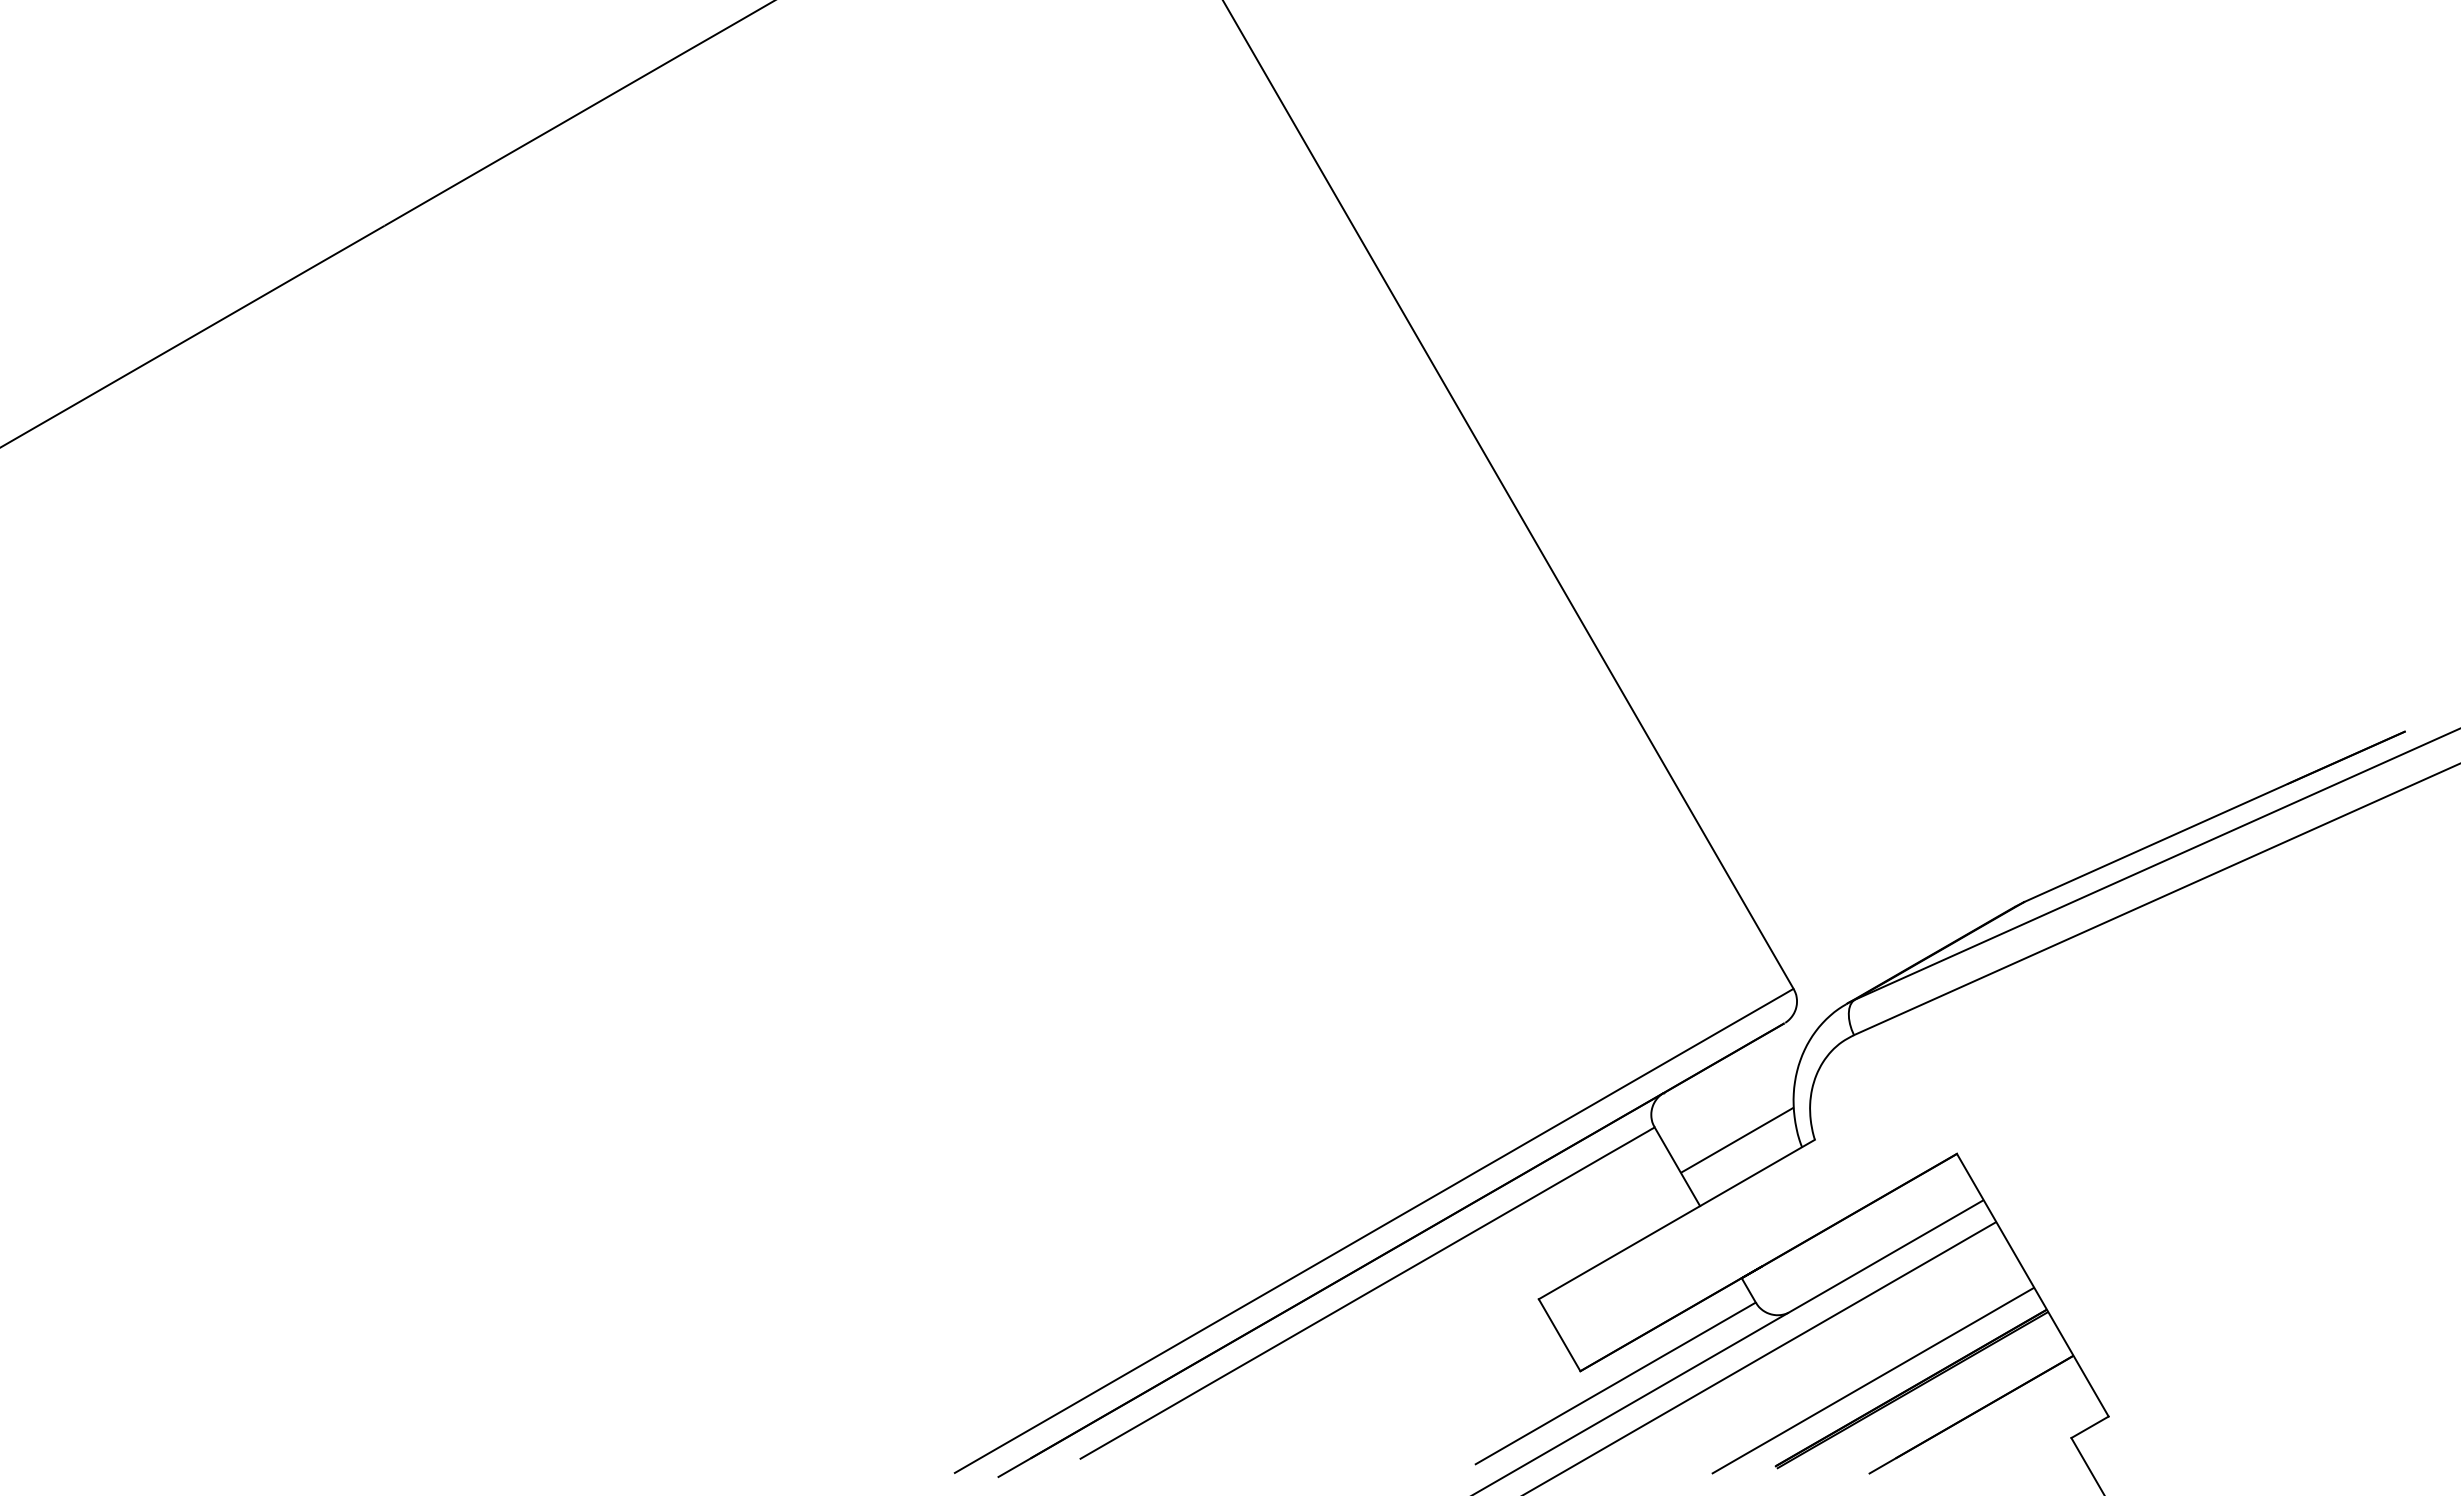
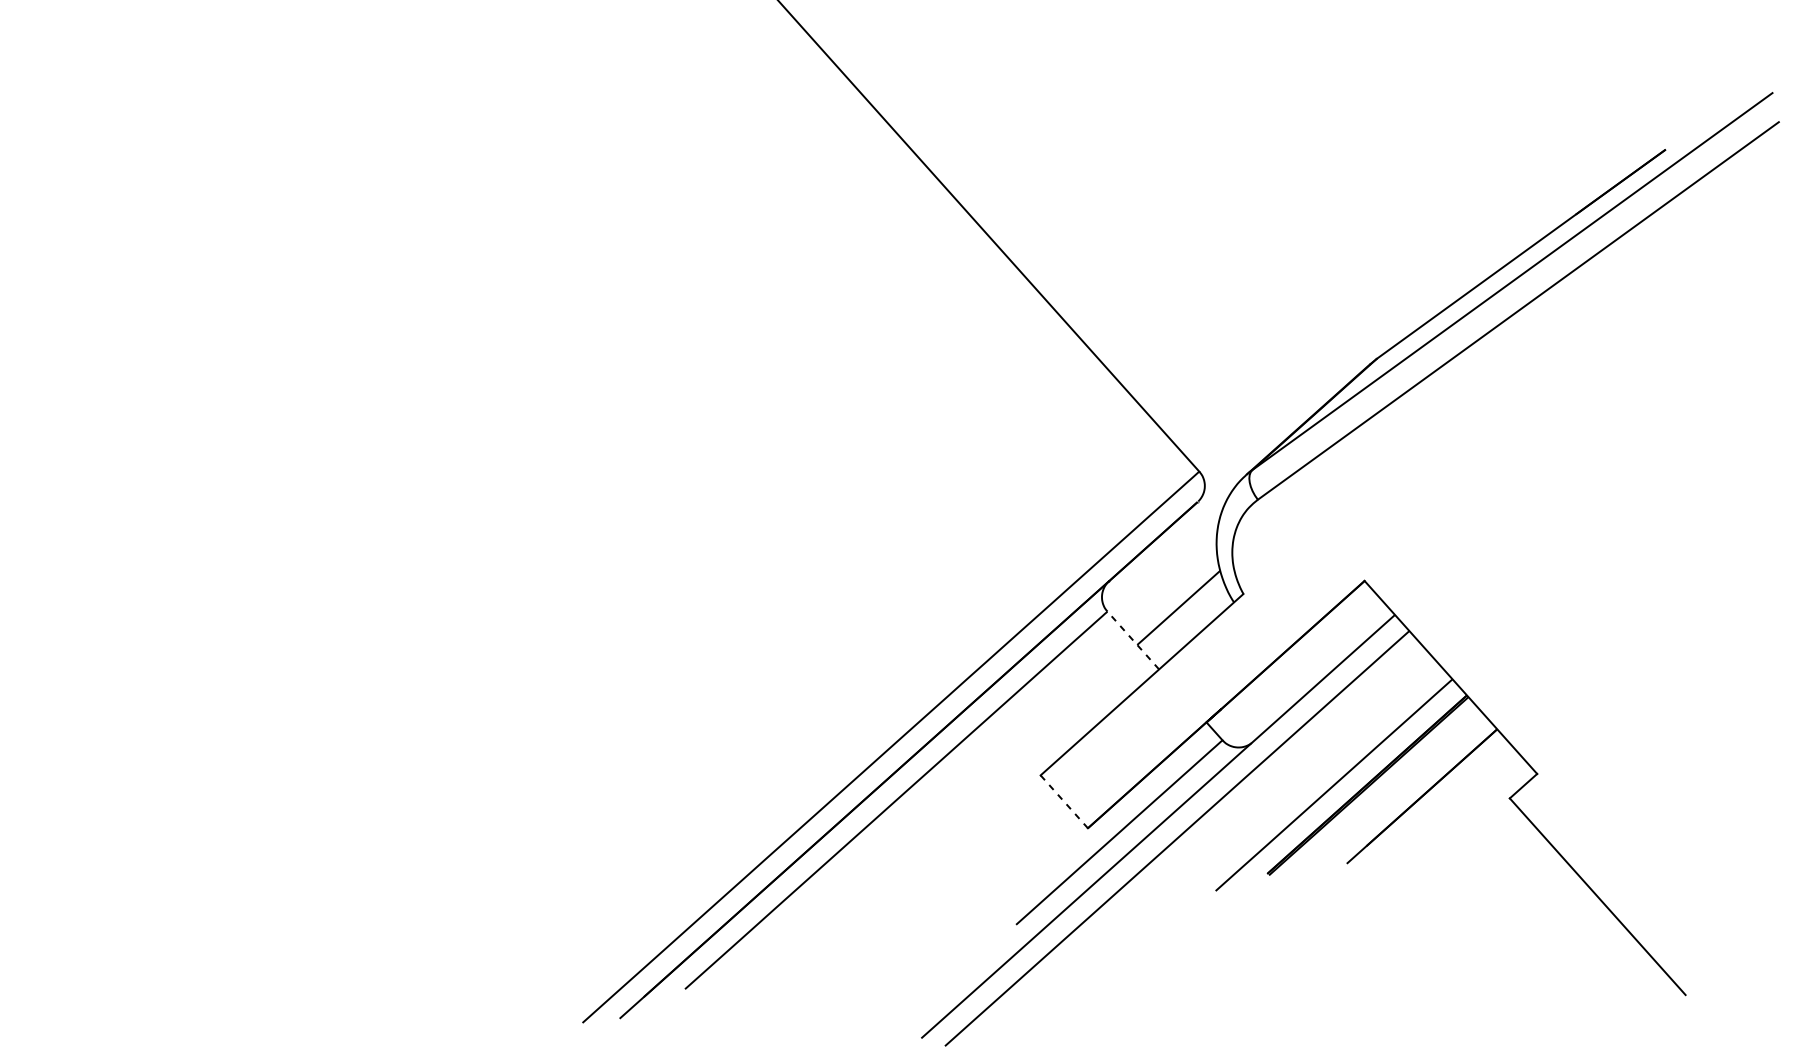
line: (1677, 1166) -> (1133, 640), solid -> dashed
line: (1559, 1335) -> (1064, 802), solid -> dashed

